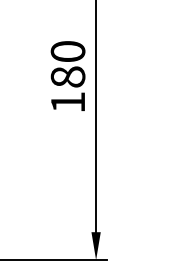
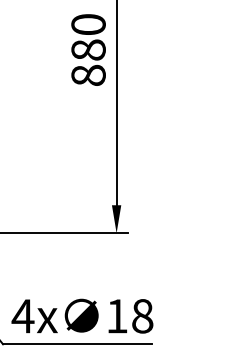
text: (68, 101) -> (88, 74), 180 -> 880

